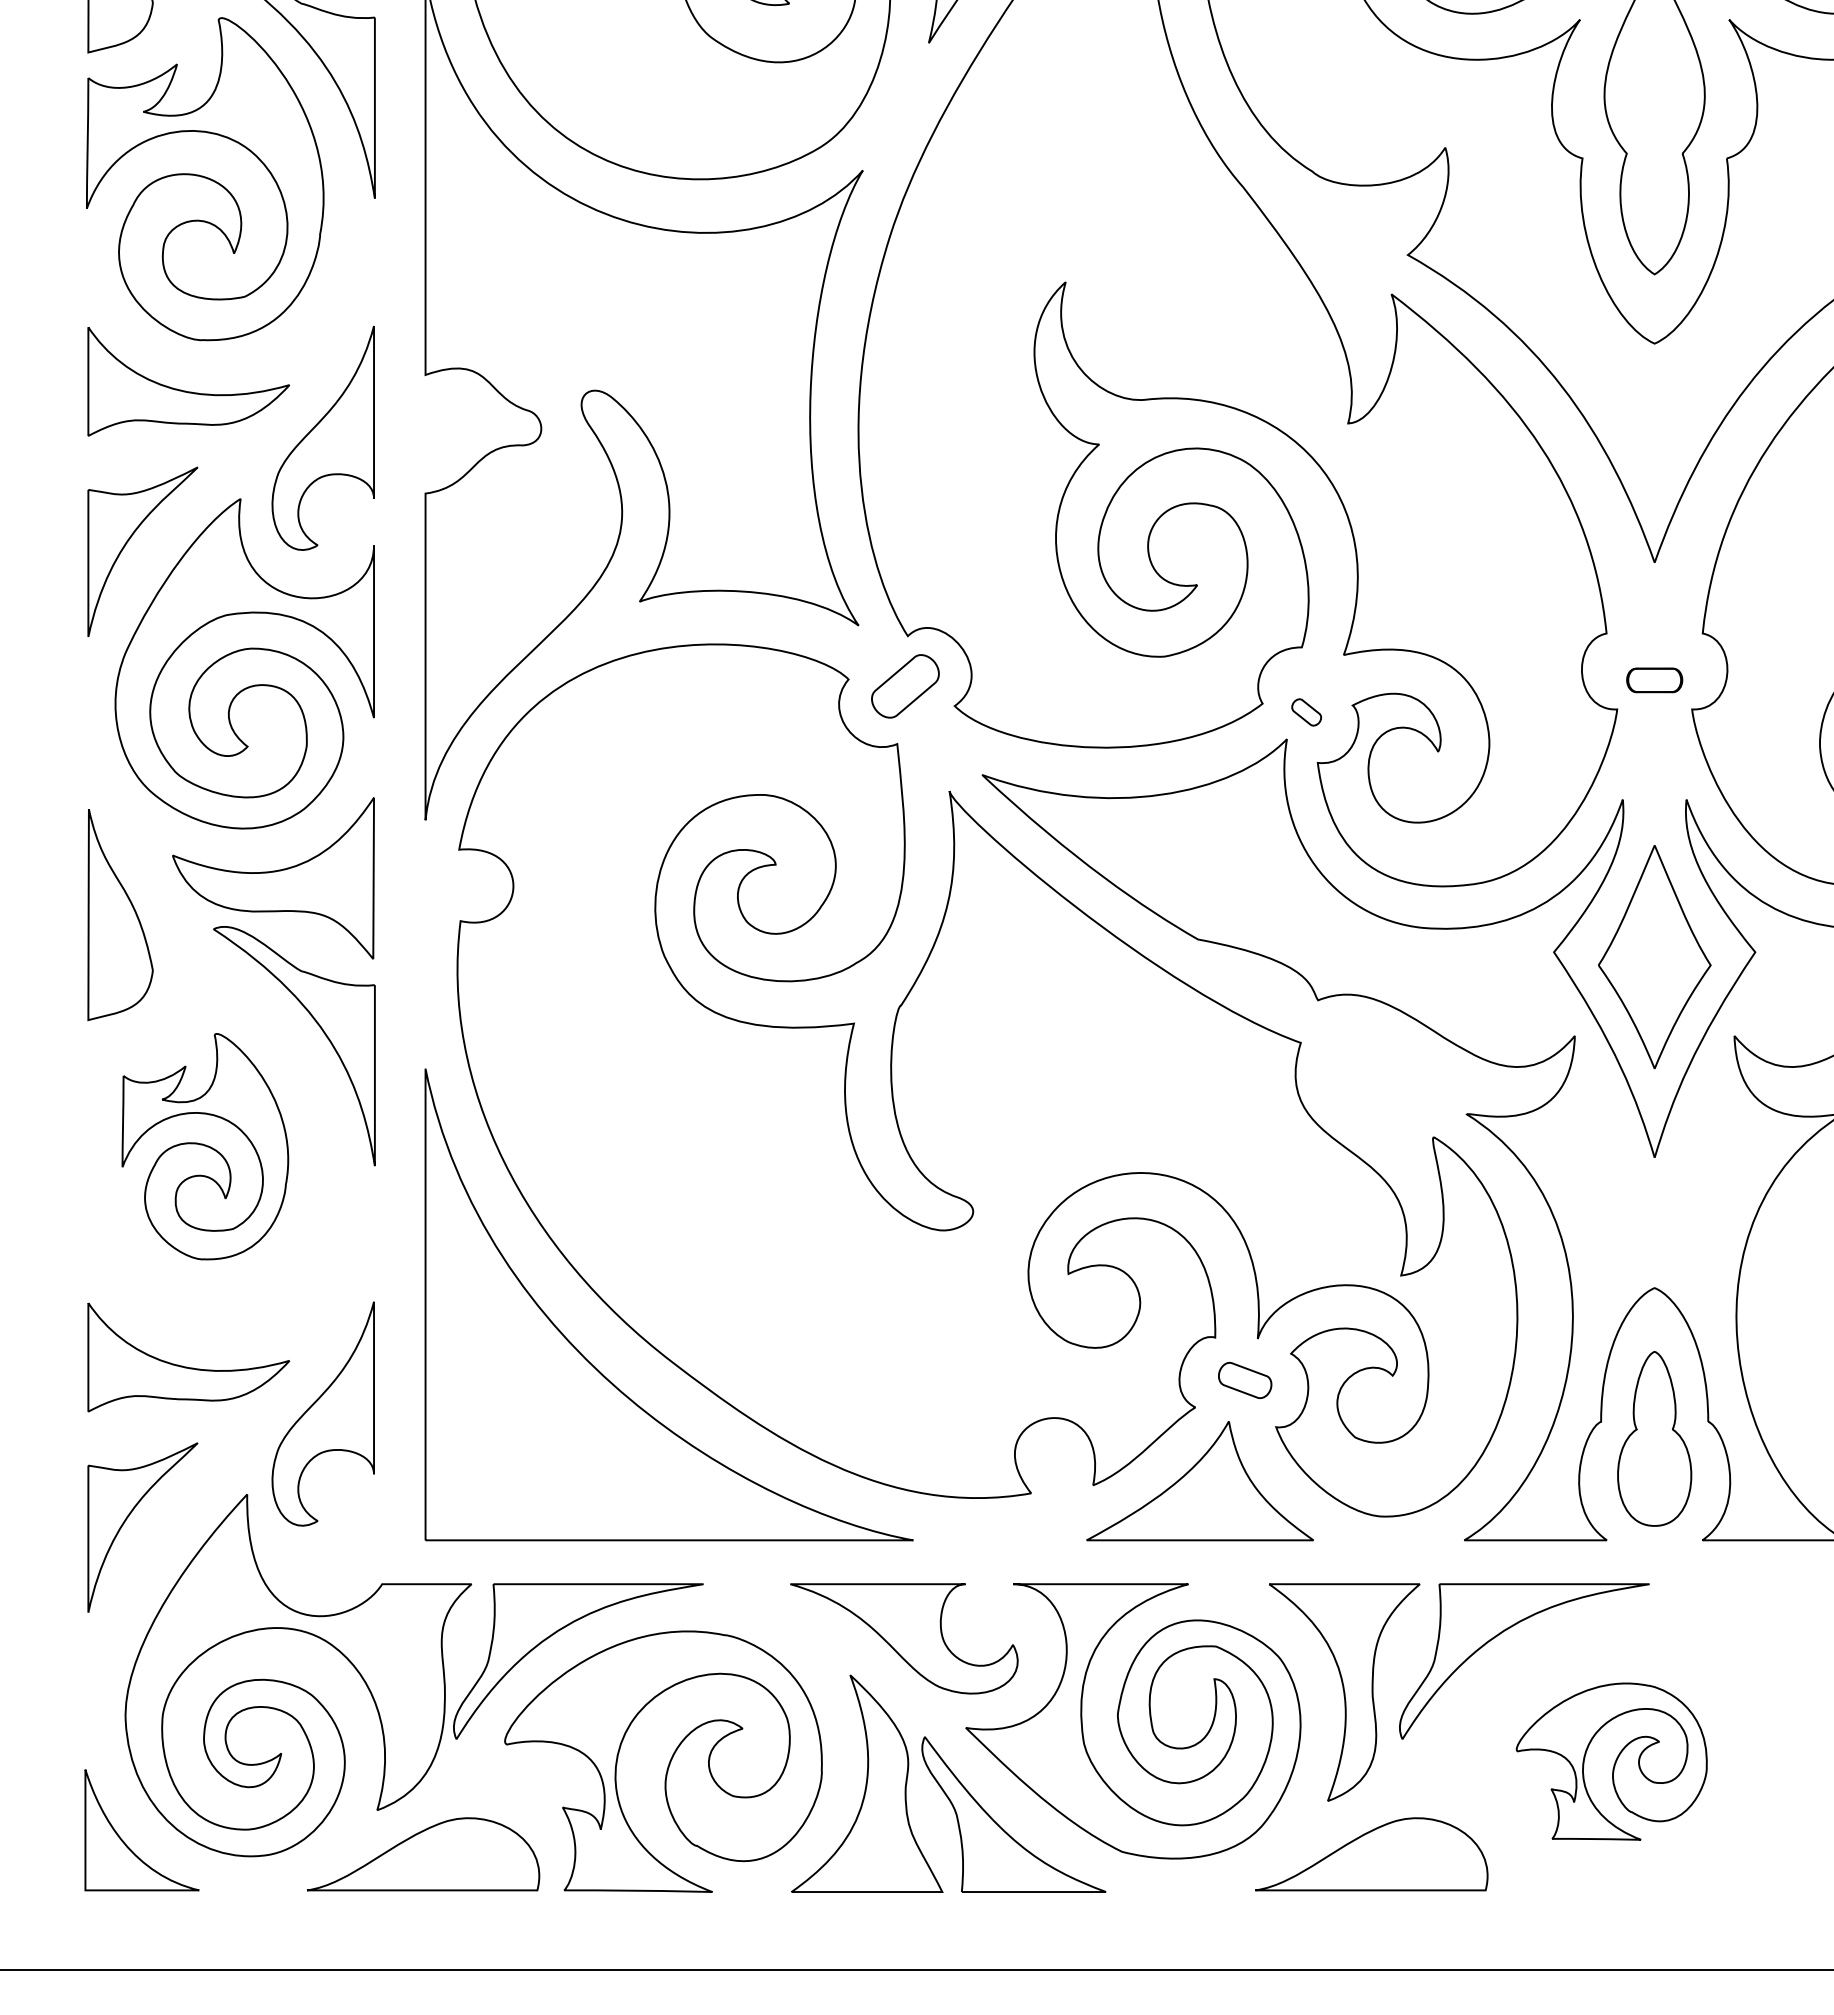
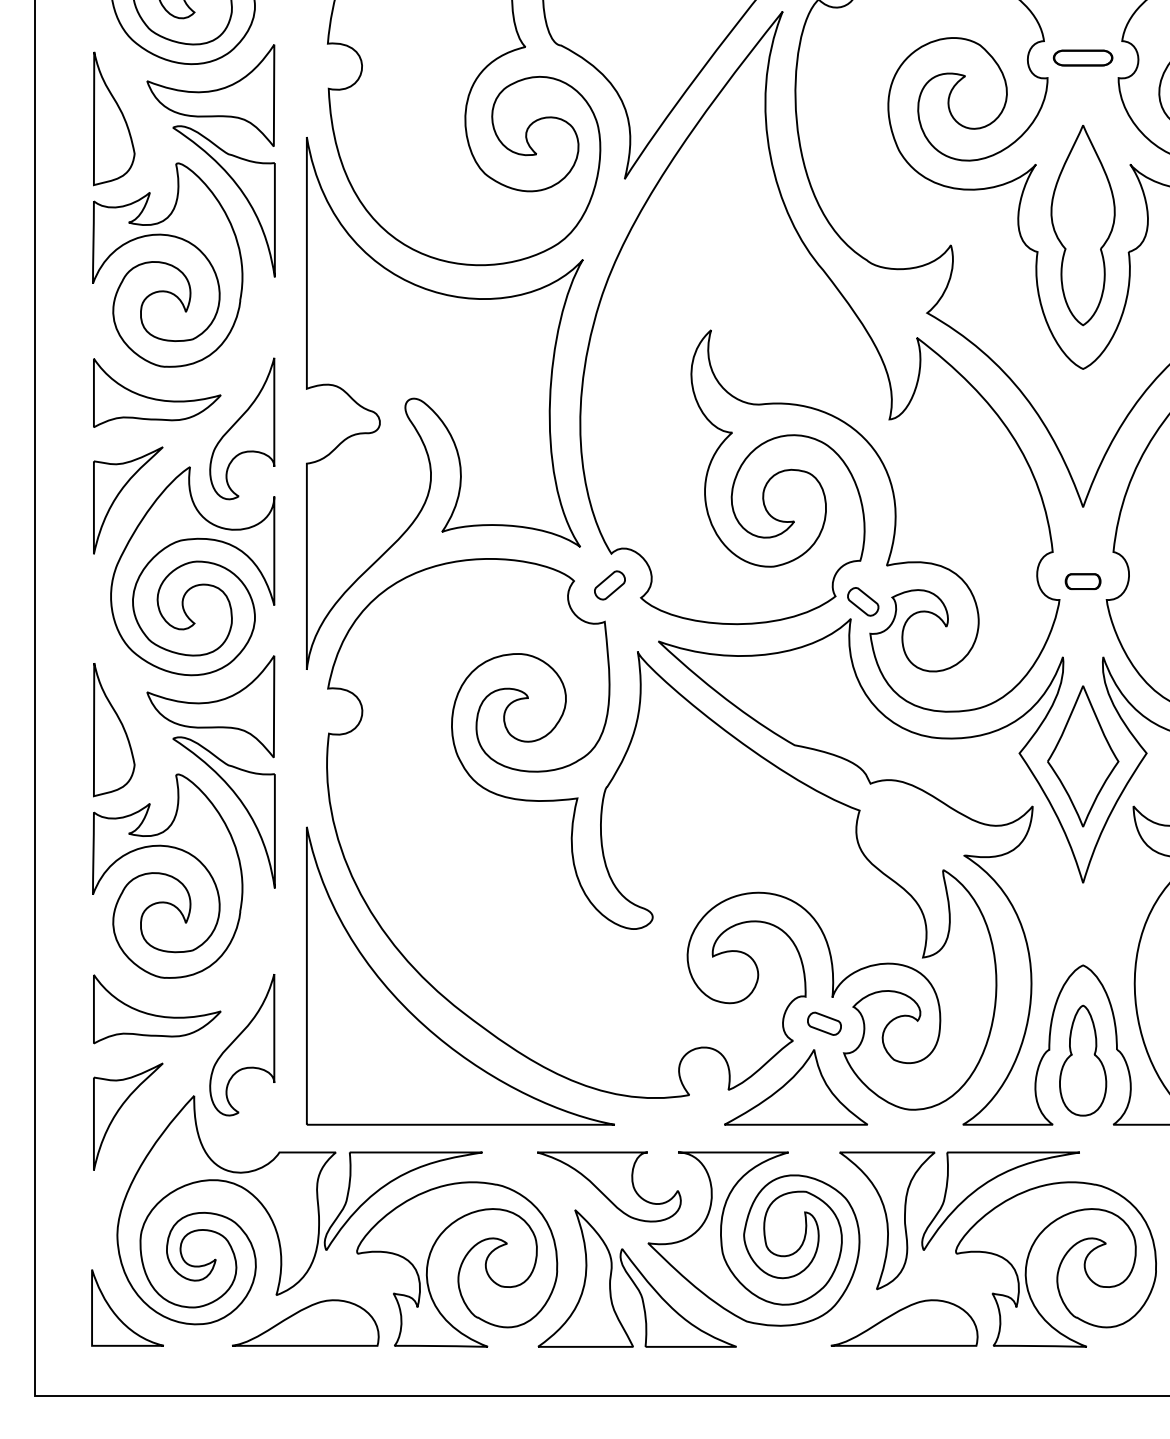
part: (904, 686) -> (609, 585), size x0.71
part: (1306, 711) -> (863, 601), size x1.67
part: (204, 1145) -> (167, 875), size x1.43
part: (1610, 1761) -> (1055, 1264), size x1.67

